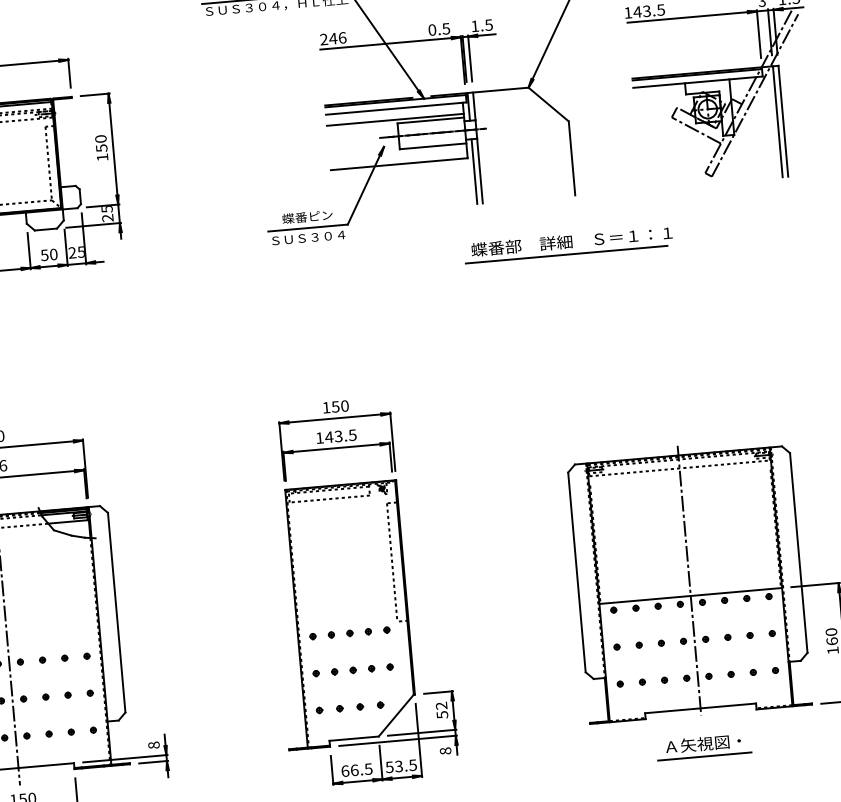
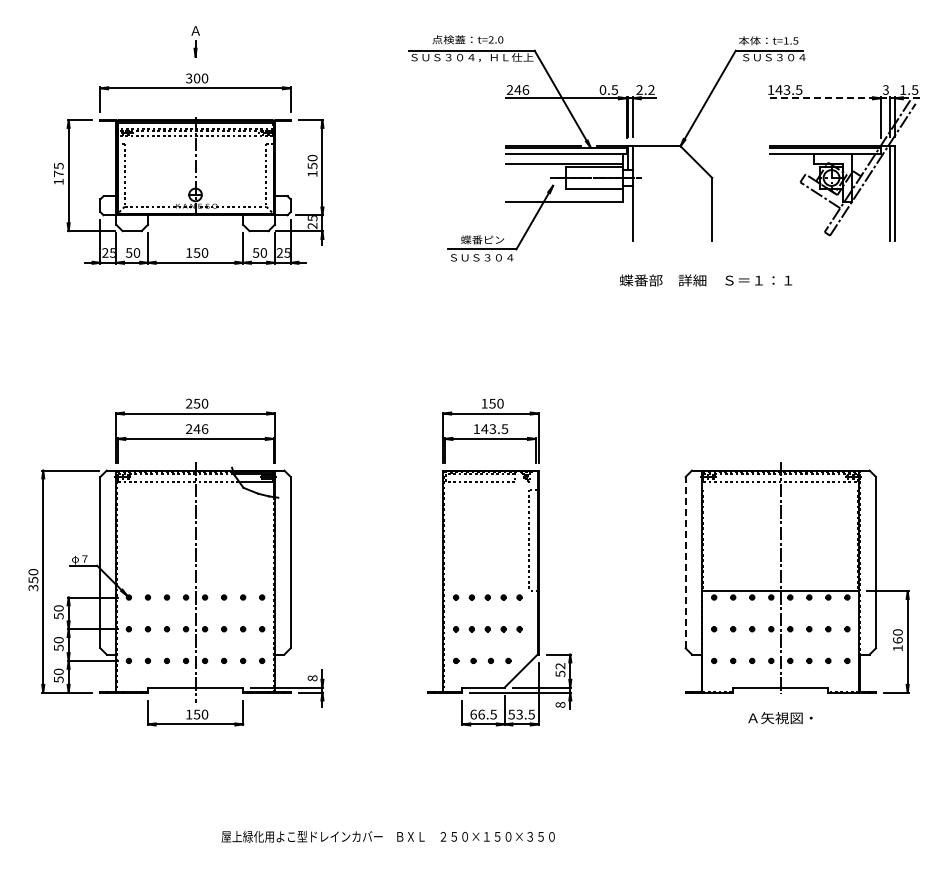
line: (715, 15) -> (845, 98), solid -> dashed
text: (481, 25) -> (645, 89), 1.5 -> 2.2
line: (474, 171) -> (628, 213), removed
line: (566, 254) -> (700, 291), removed
line: (576, 572) -> (685, 562), solid -> dashed
line: (704, 756) -> (780, 728), removed

